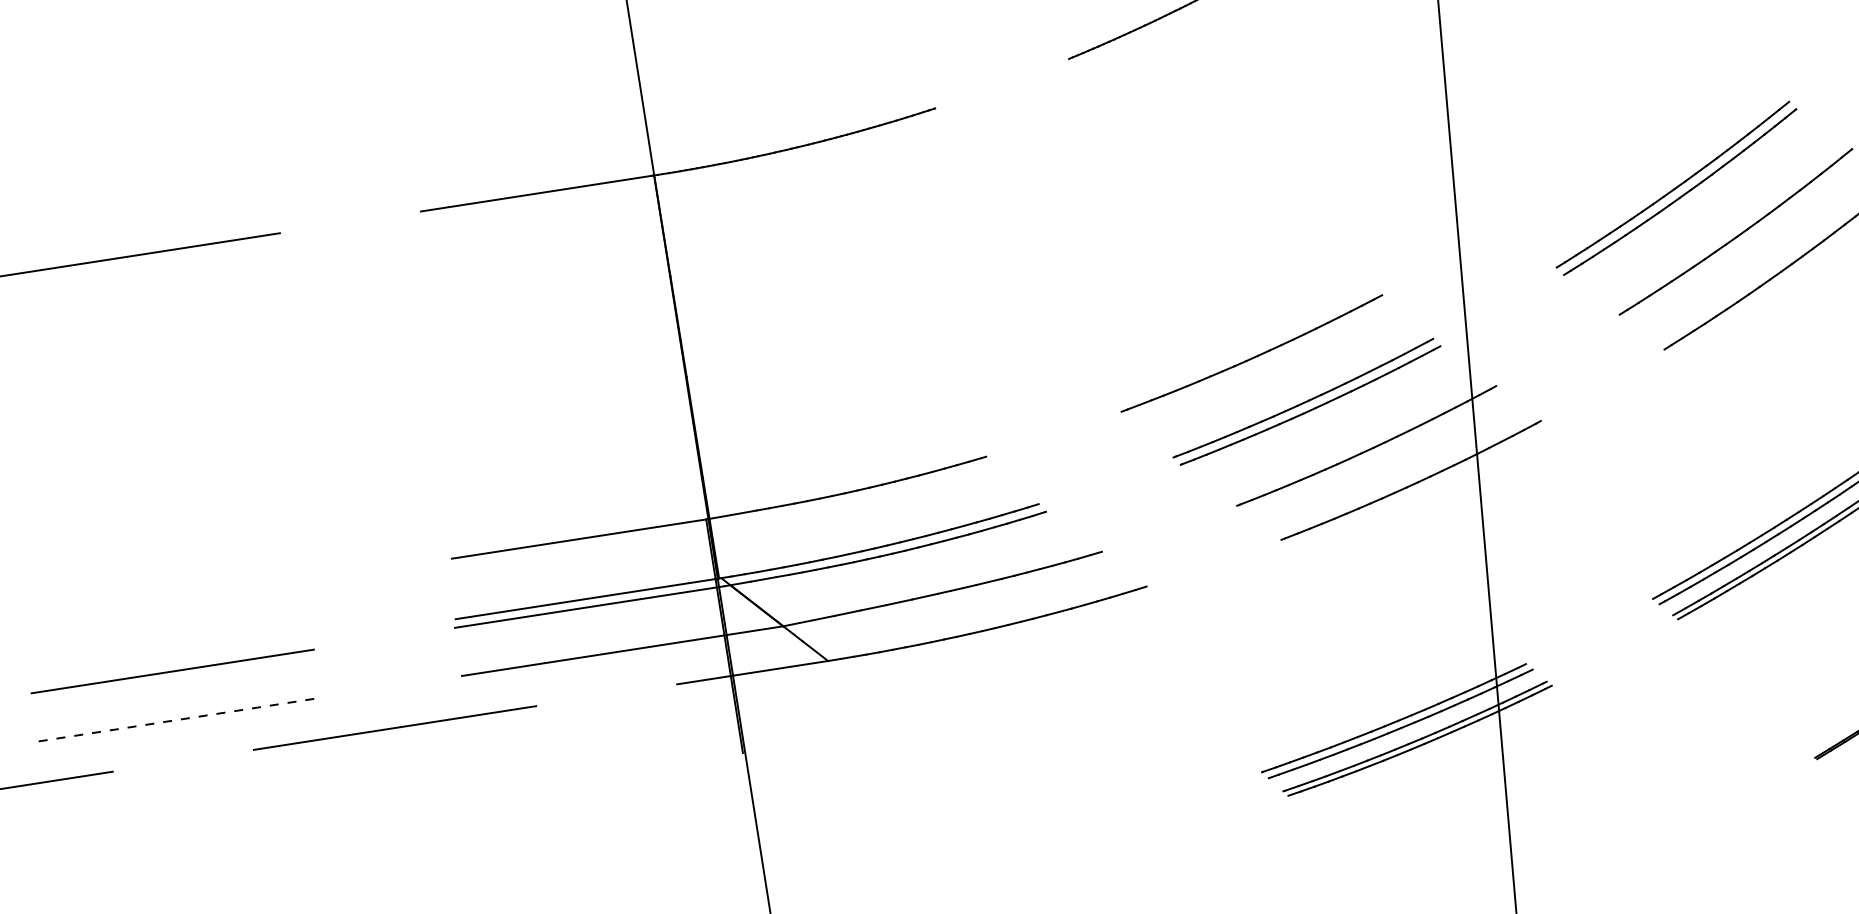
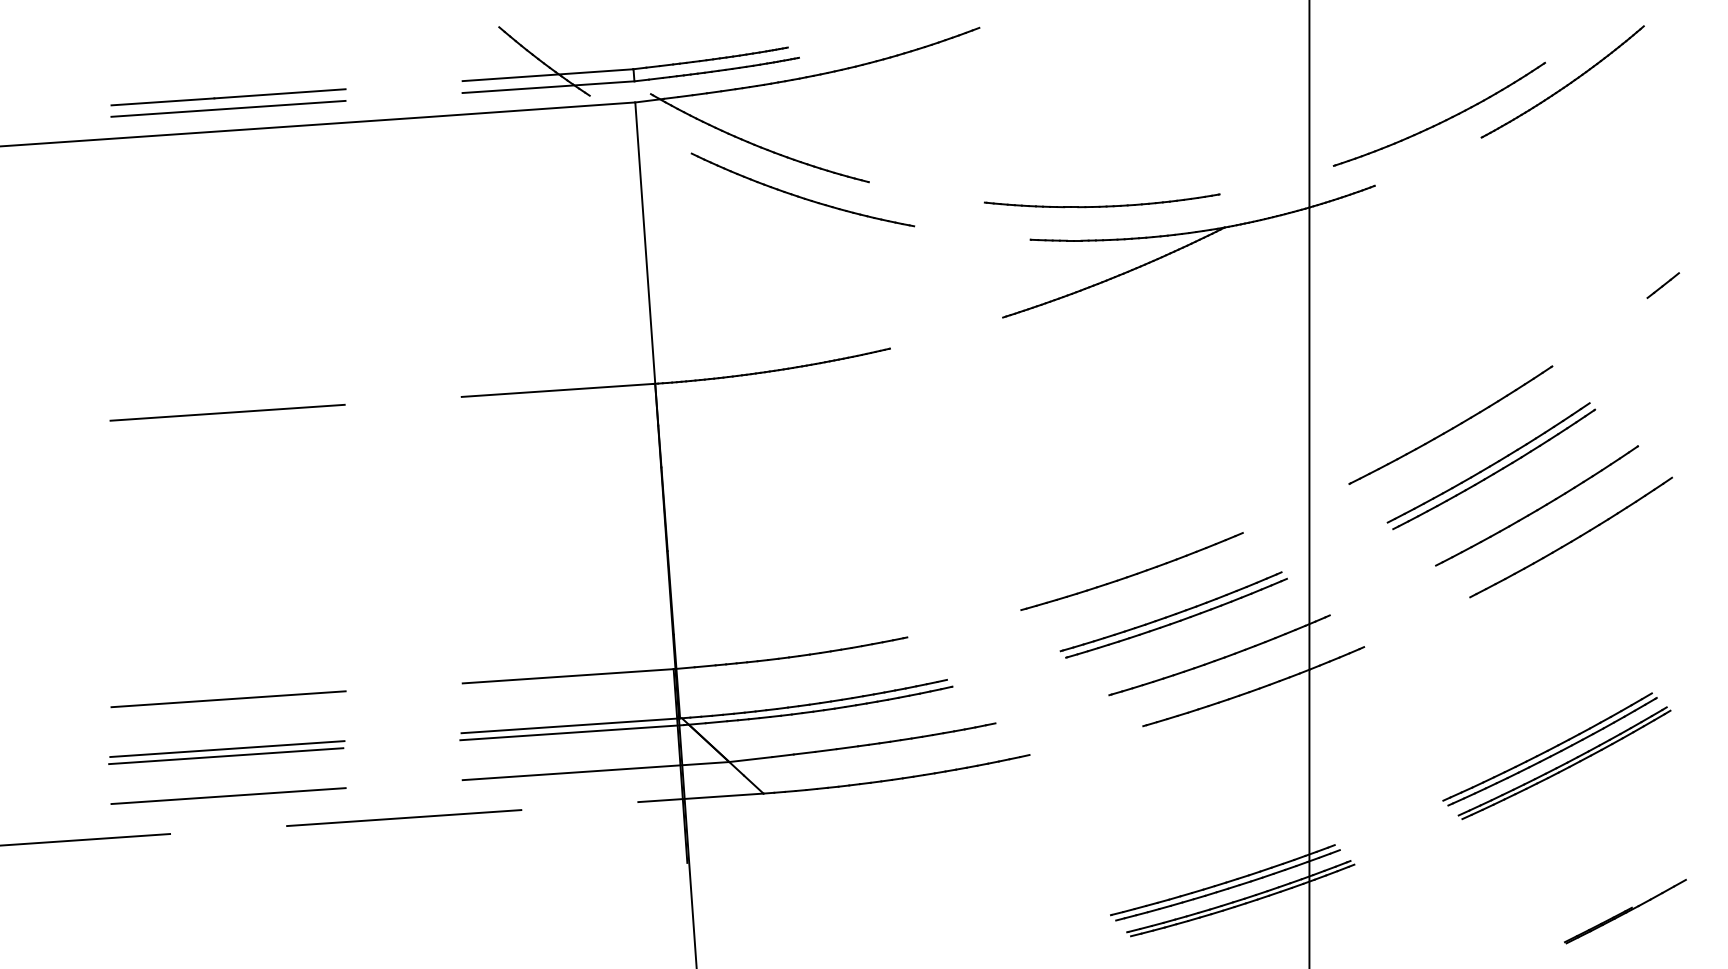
part: (1622, 142) -> (1450, 424), added
line: (169, 602) -> (228, 699), added
line: (173, 663) -> (227, 749), added
line: (180, 720) -> (229, 796), dashed -> solid

